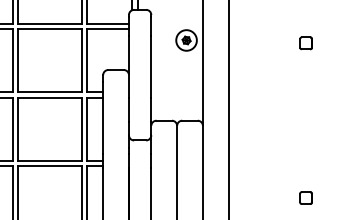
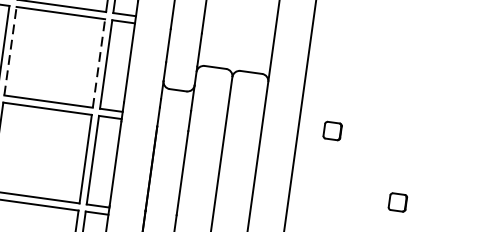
line: (18, 129) -> (11, 51), solid -> dashed
line: (81, 129) -> (98, 63), solid -> dashed
part: (252, 153) -> (331, 130), added

